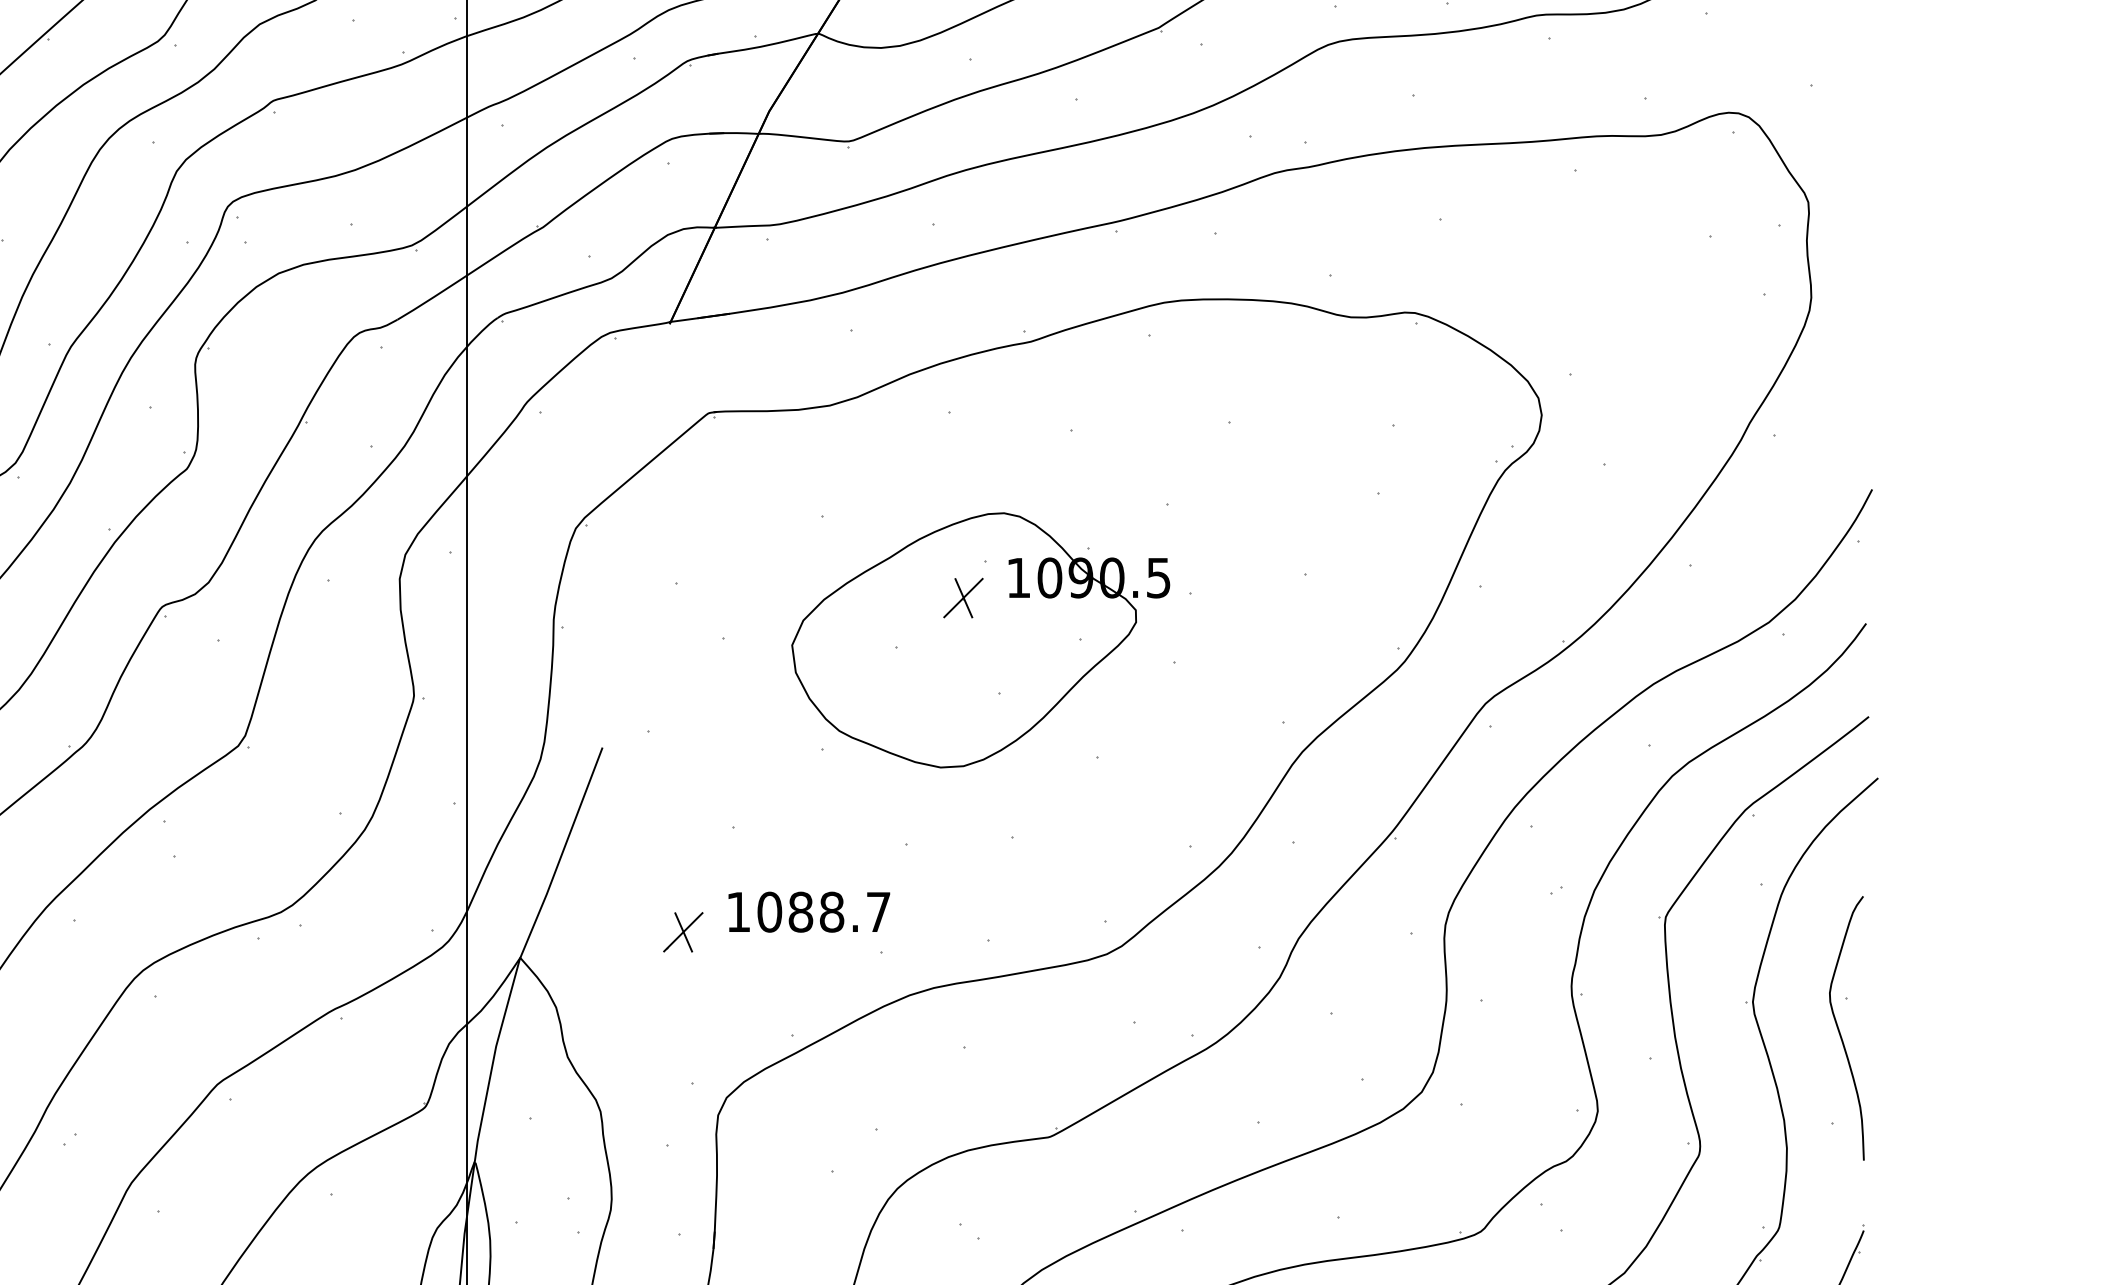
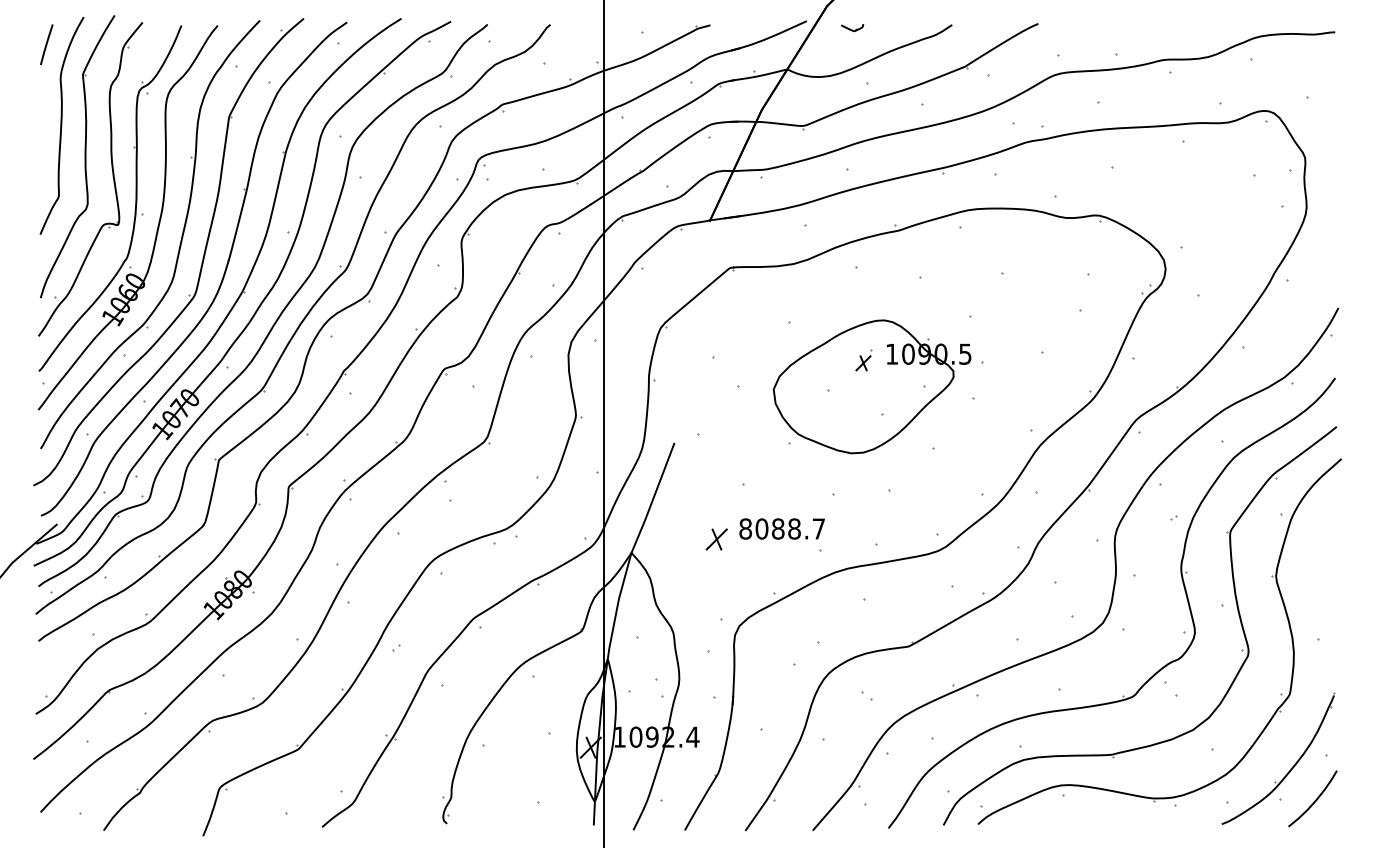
part: (963, 588) -> (863, 359), size x0.7
text: (738, 911) -> (745, 528), 1088.7 -> 8088.7
part: (1845, 1027) -> (1324, 589), removed

